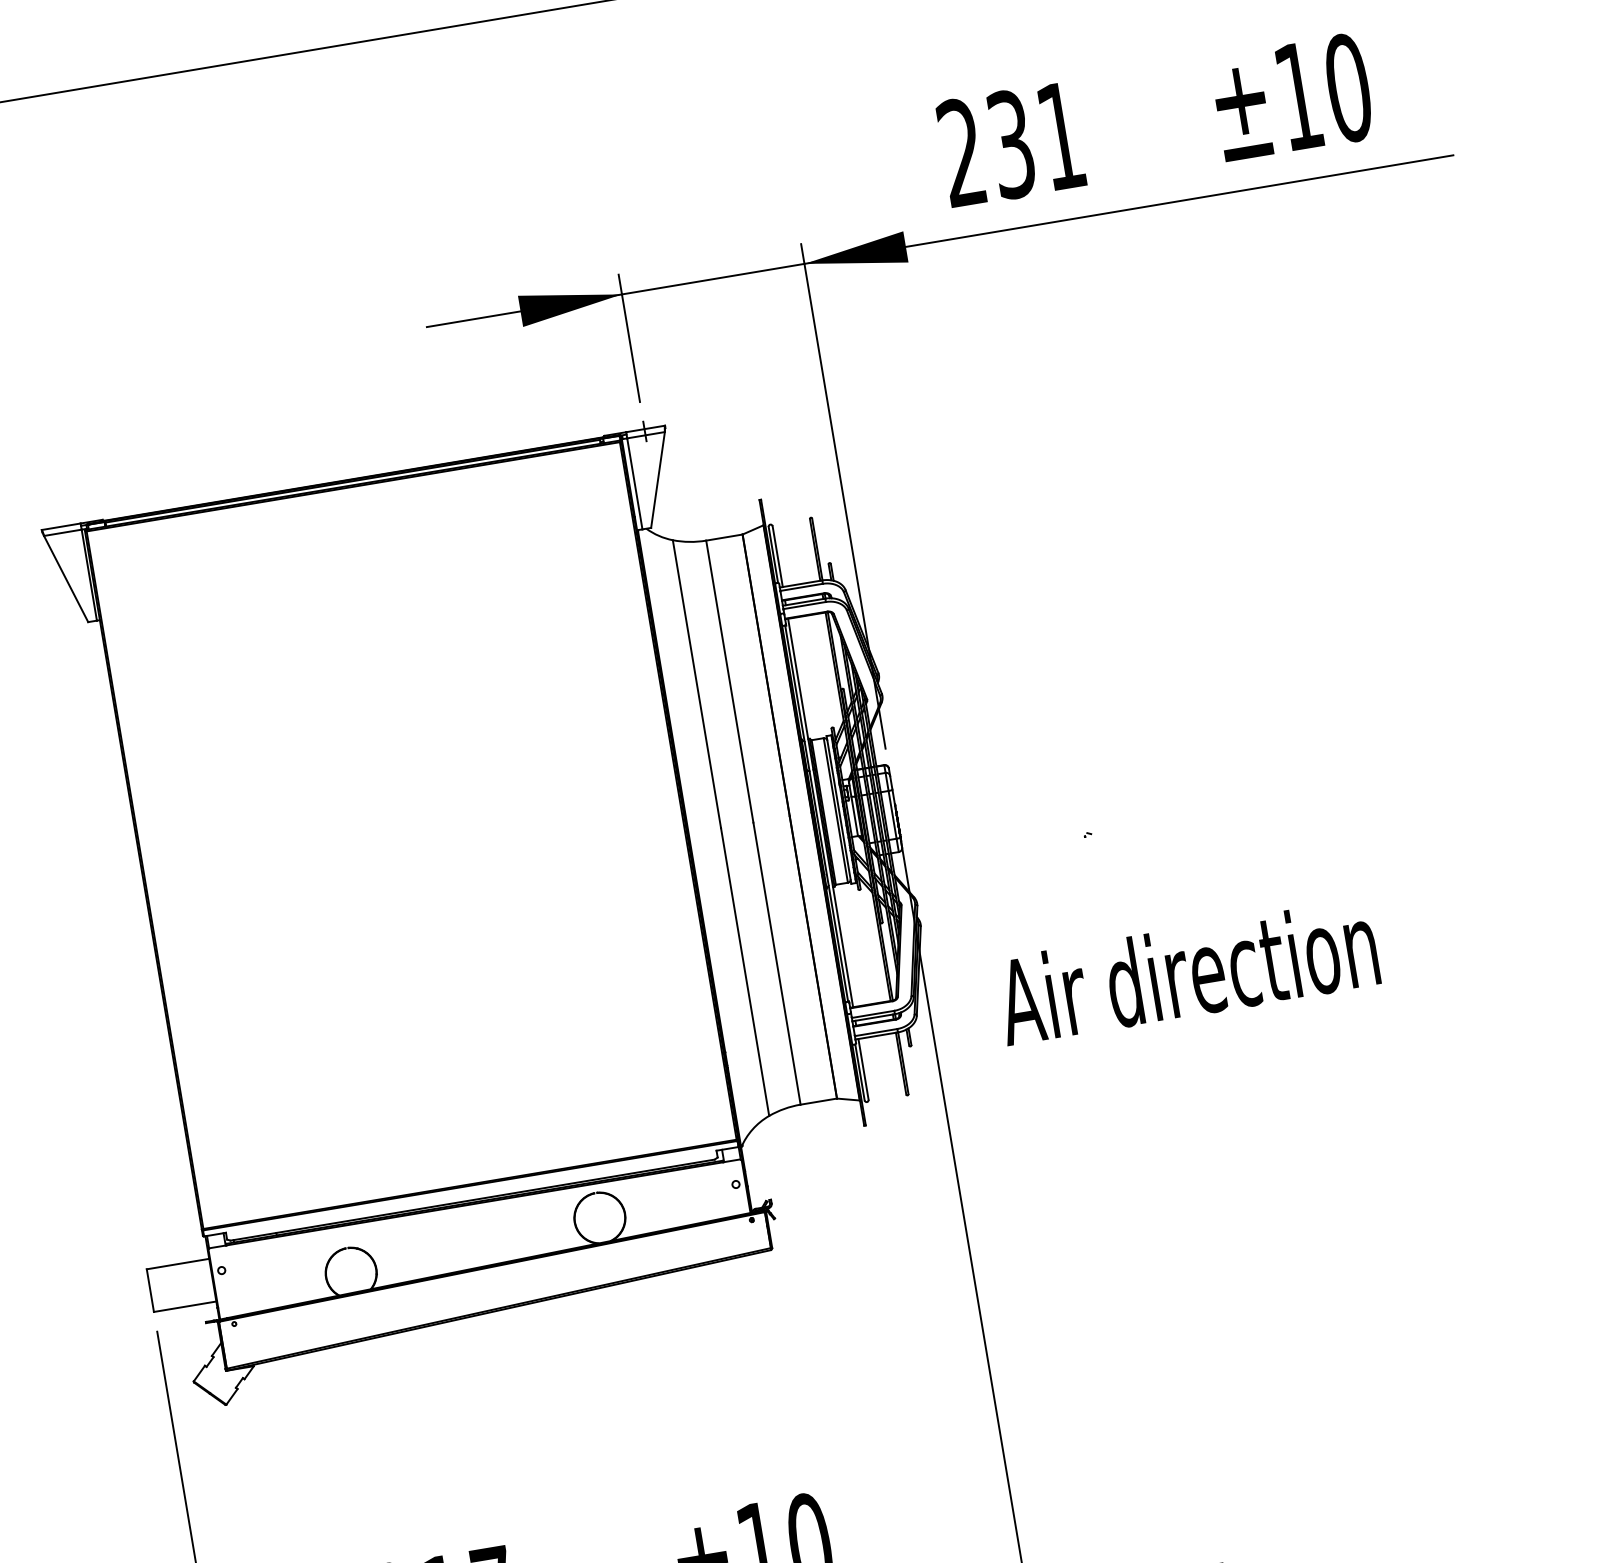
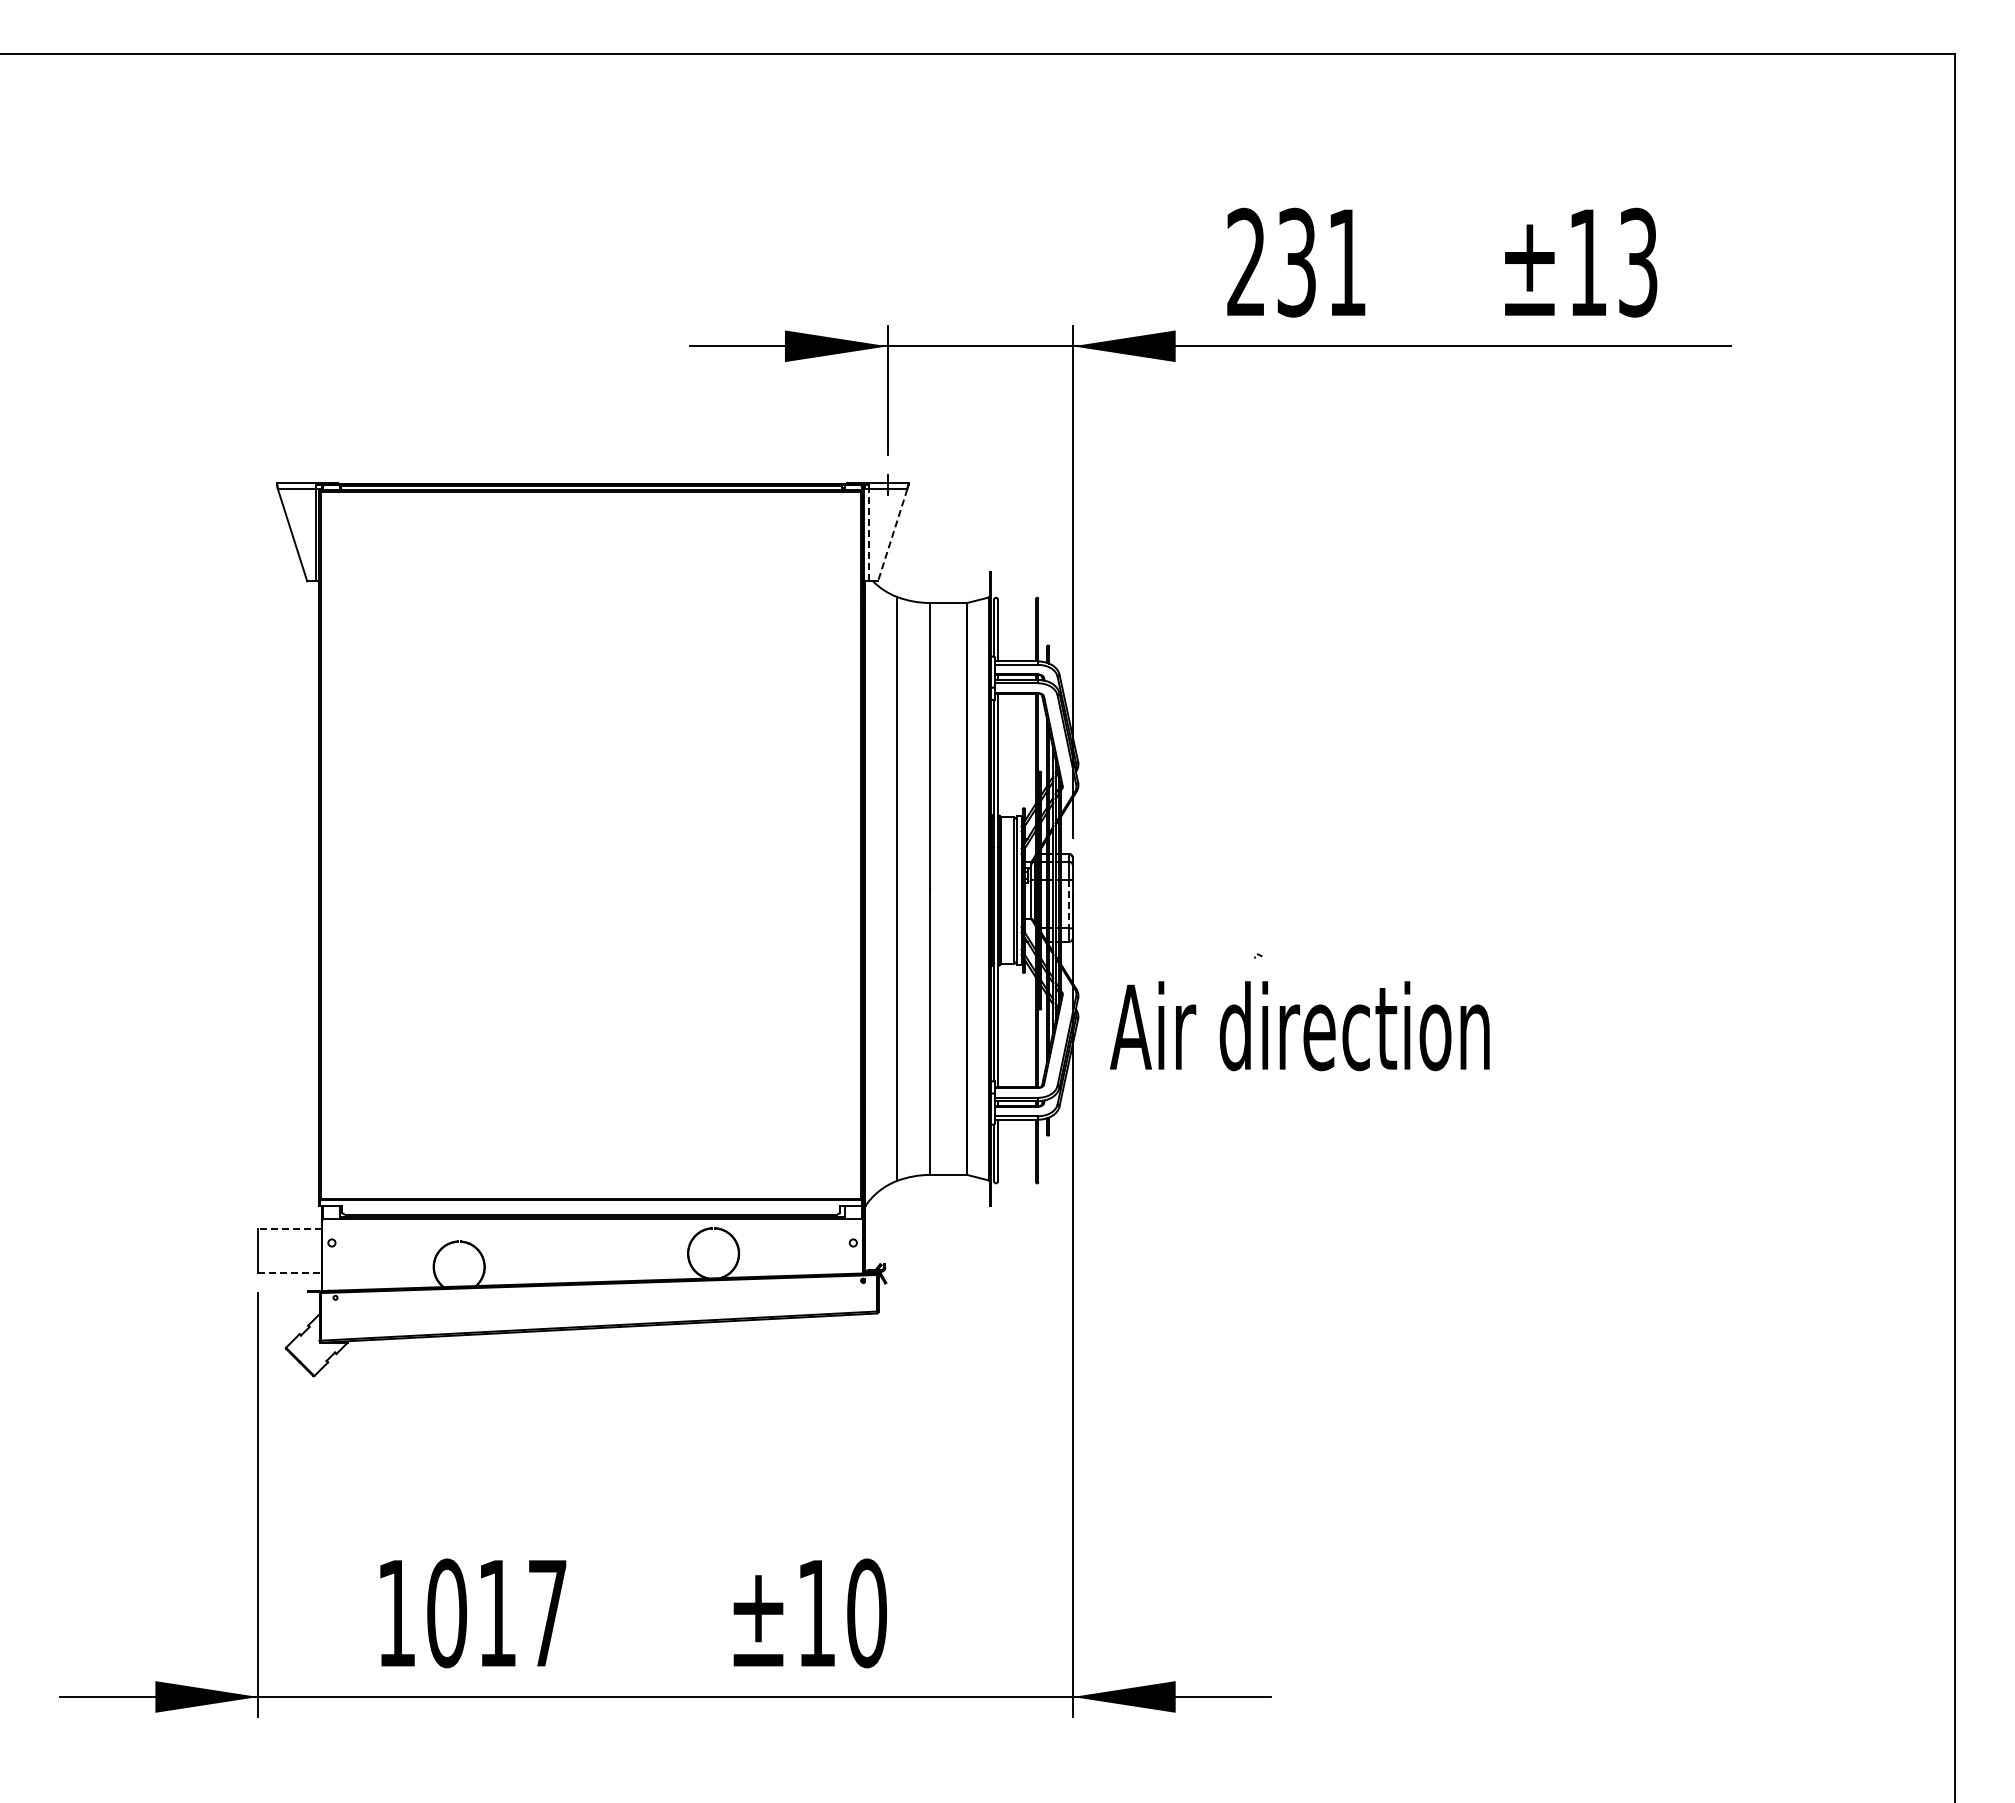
text: (1348, 87) -> (1638, 262), ±10 -> ±13
line: (657, 480) -> (892, 535), solid -> dashed
line: (635, 483) -> (869, 534), solid -> dashed
line: (892, 815) -> (1068, 904), solid -> dashed
text: (1187, 972) -> (1299, 1026), moved
line: (177, 1264) -> (289, 1229), solid -> dashed
line: (184, 1306) -> (289, 1272), solid -> dashed

